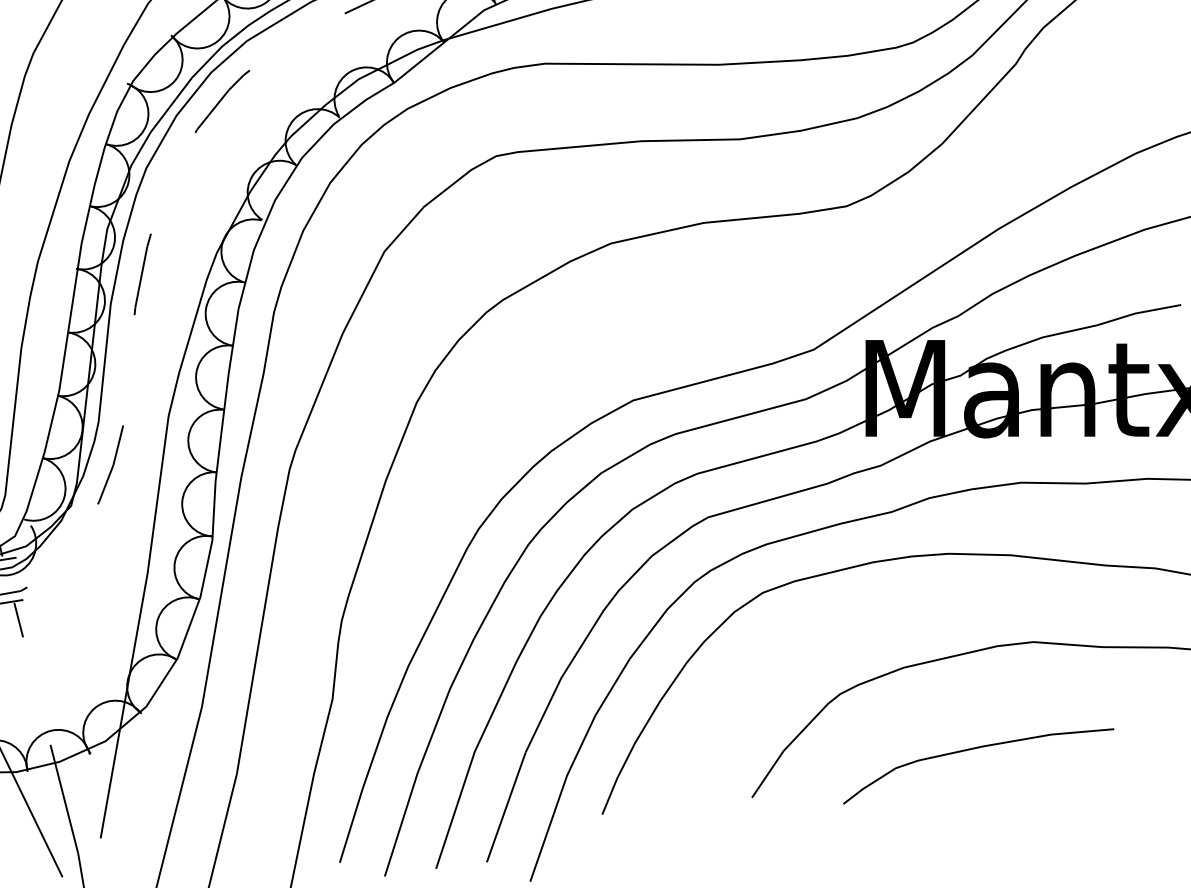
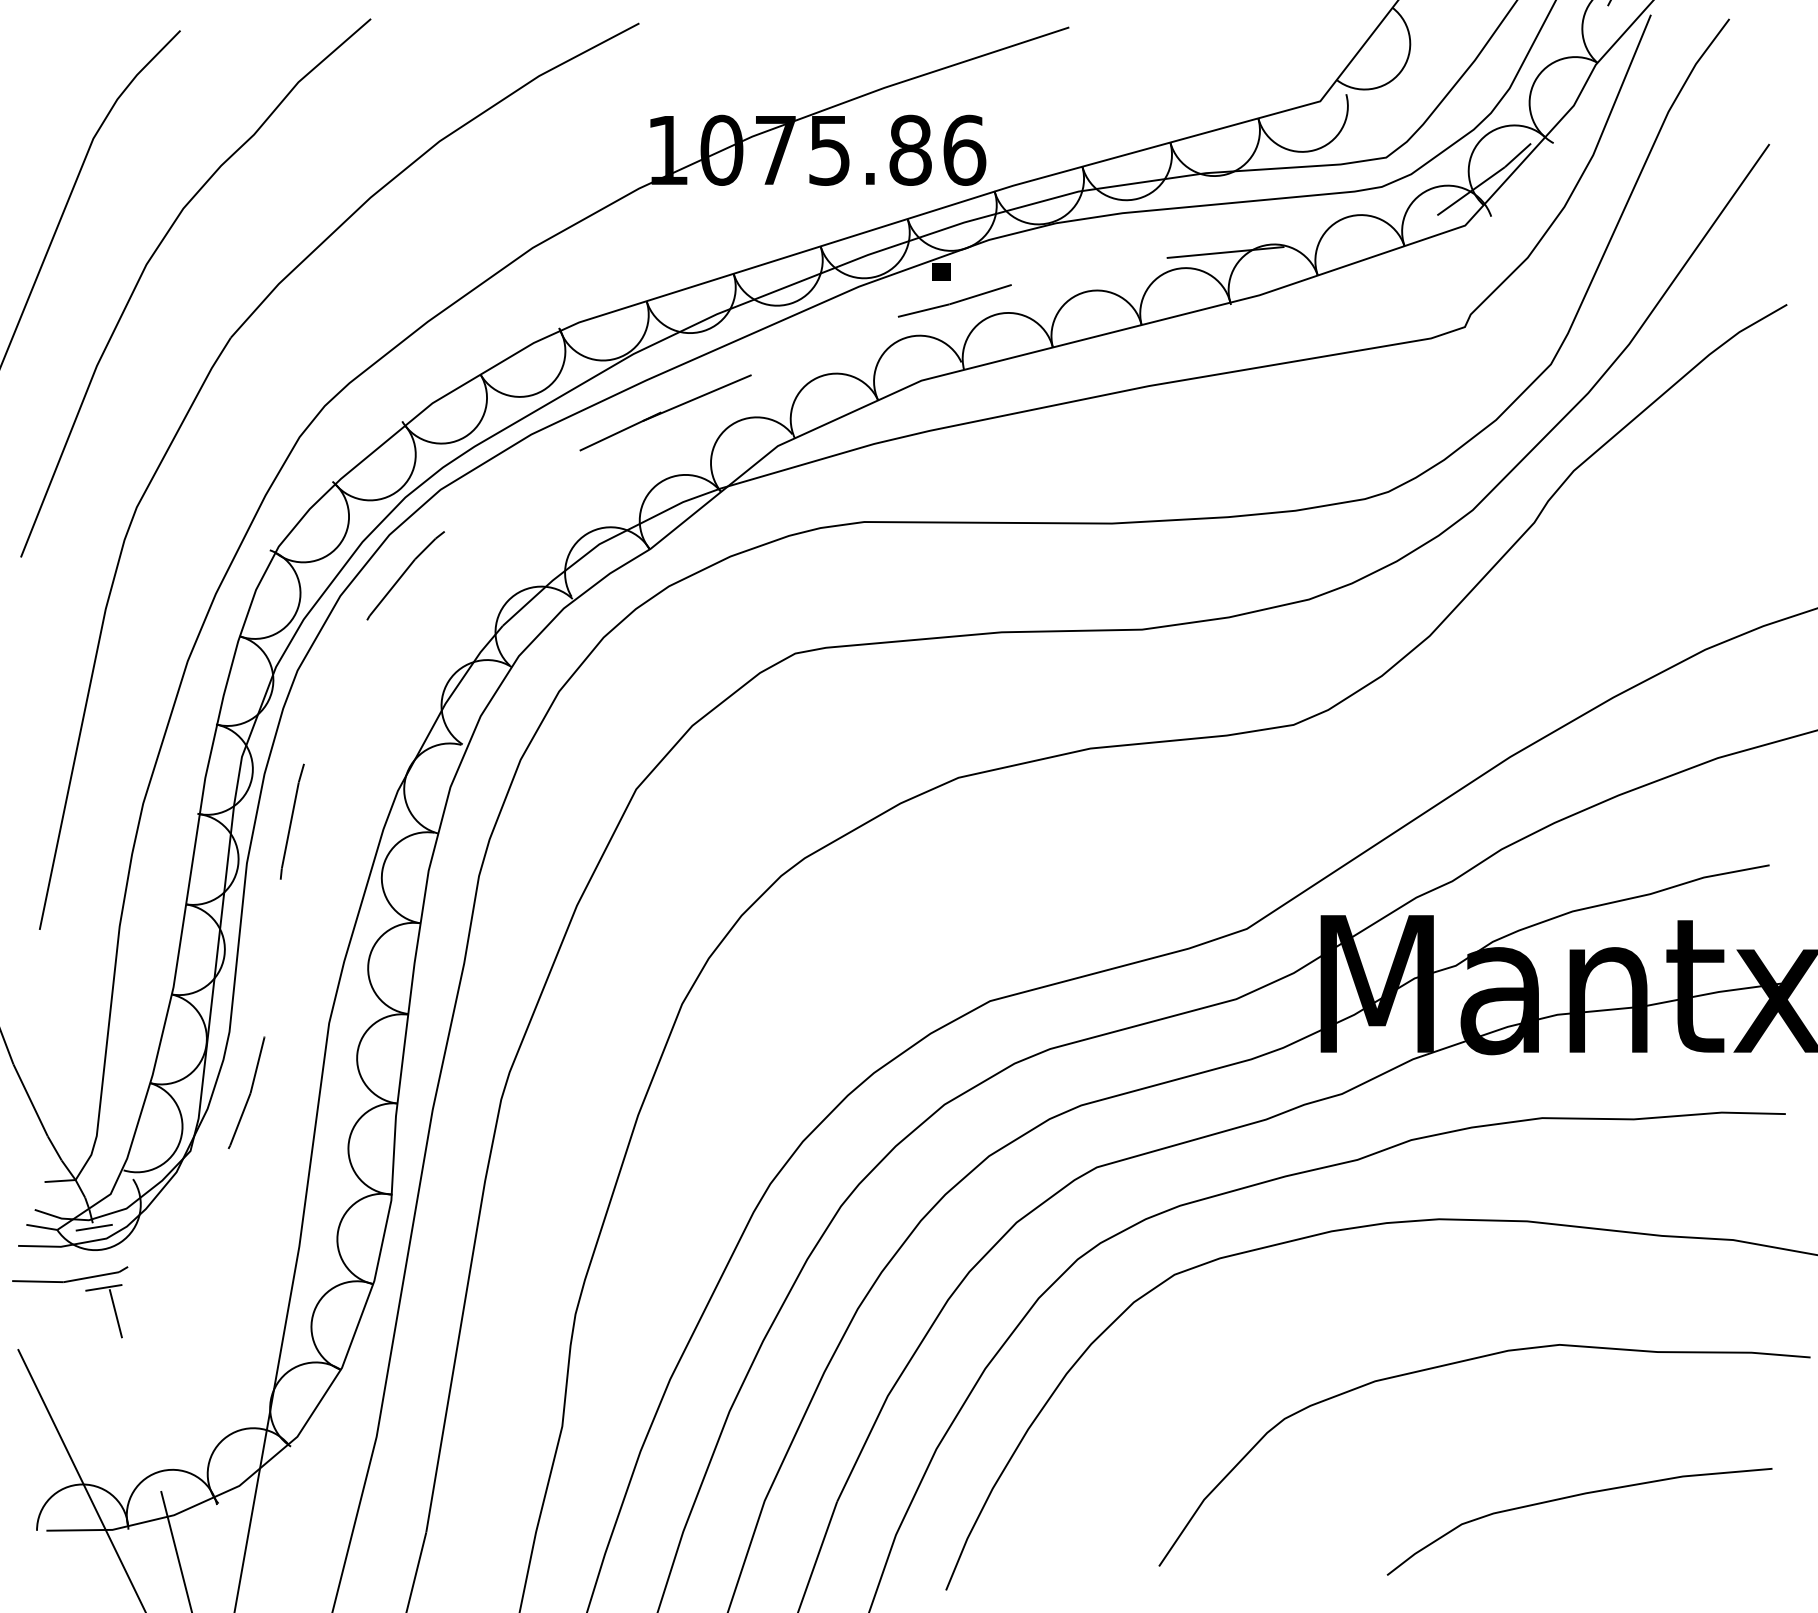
curve: (973, 749) -> (1572, 1497), moved

